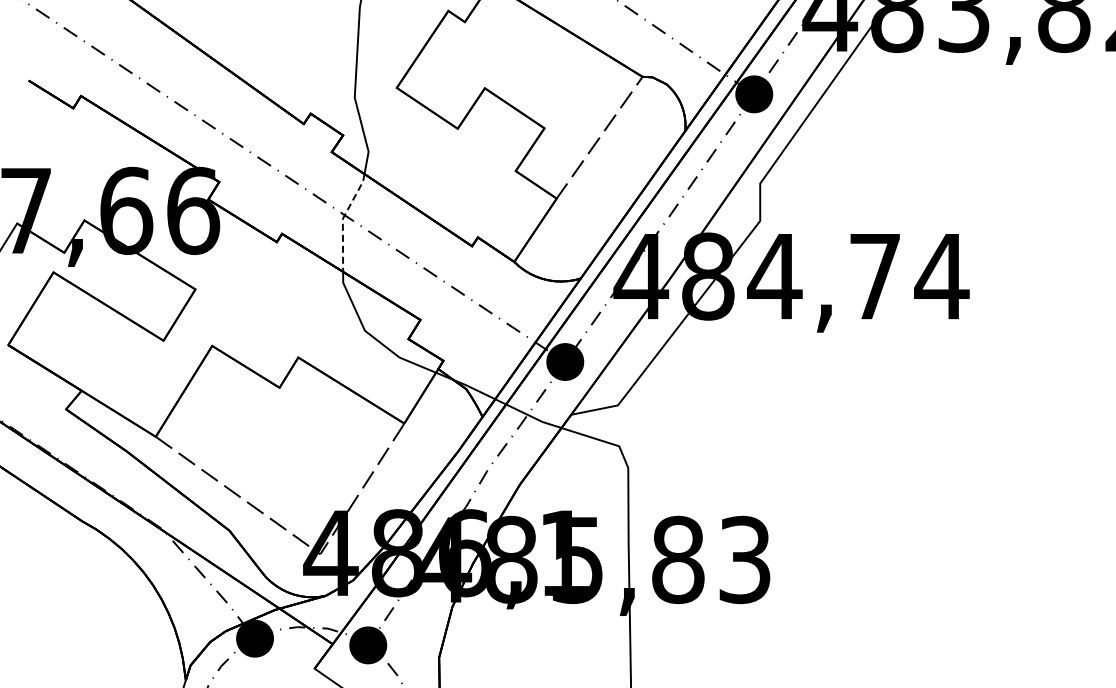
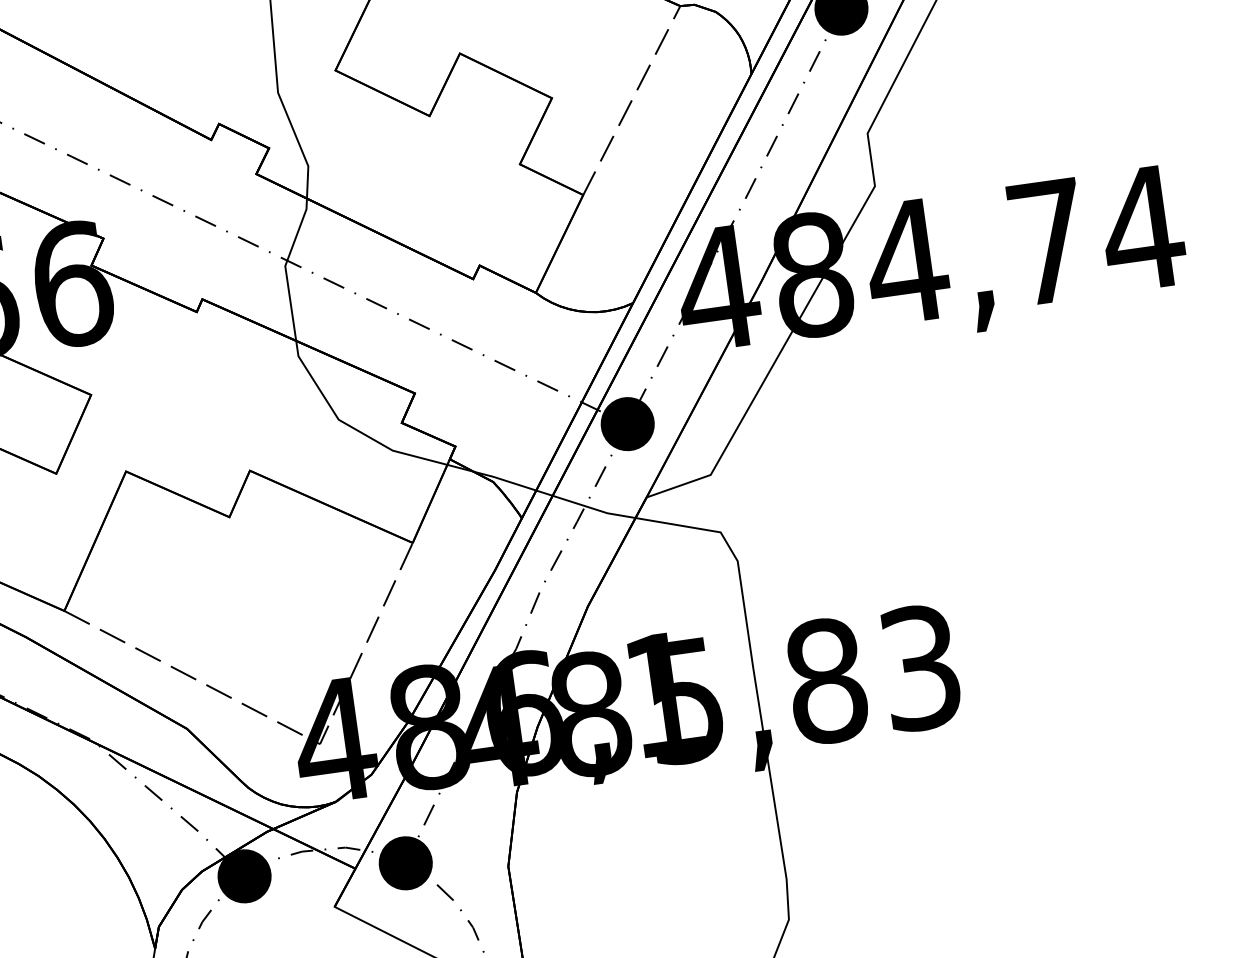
line: (342, 218) -> (284, 265), dashed -> solid

